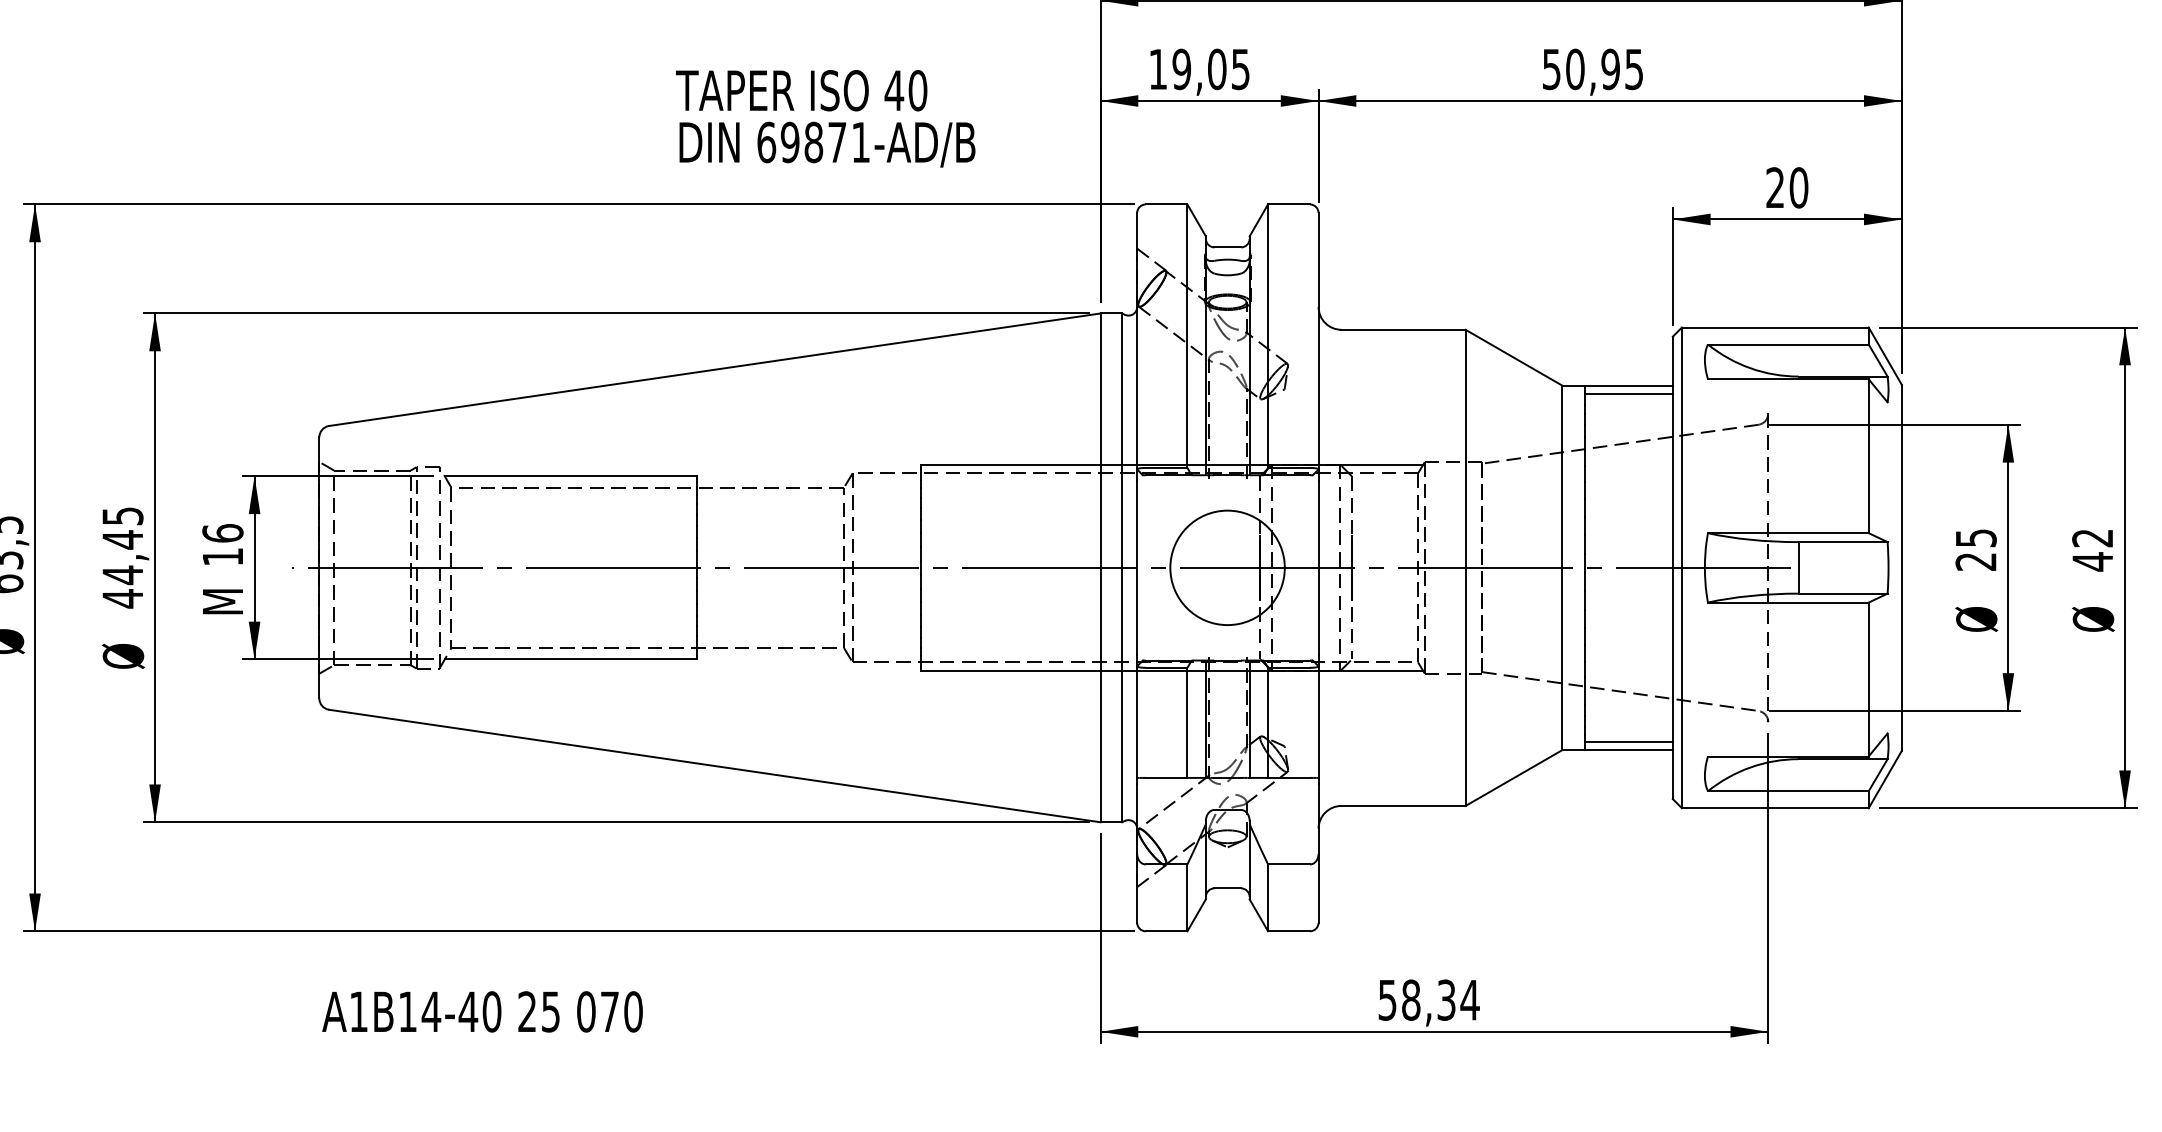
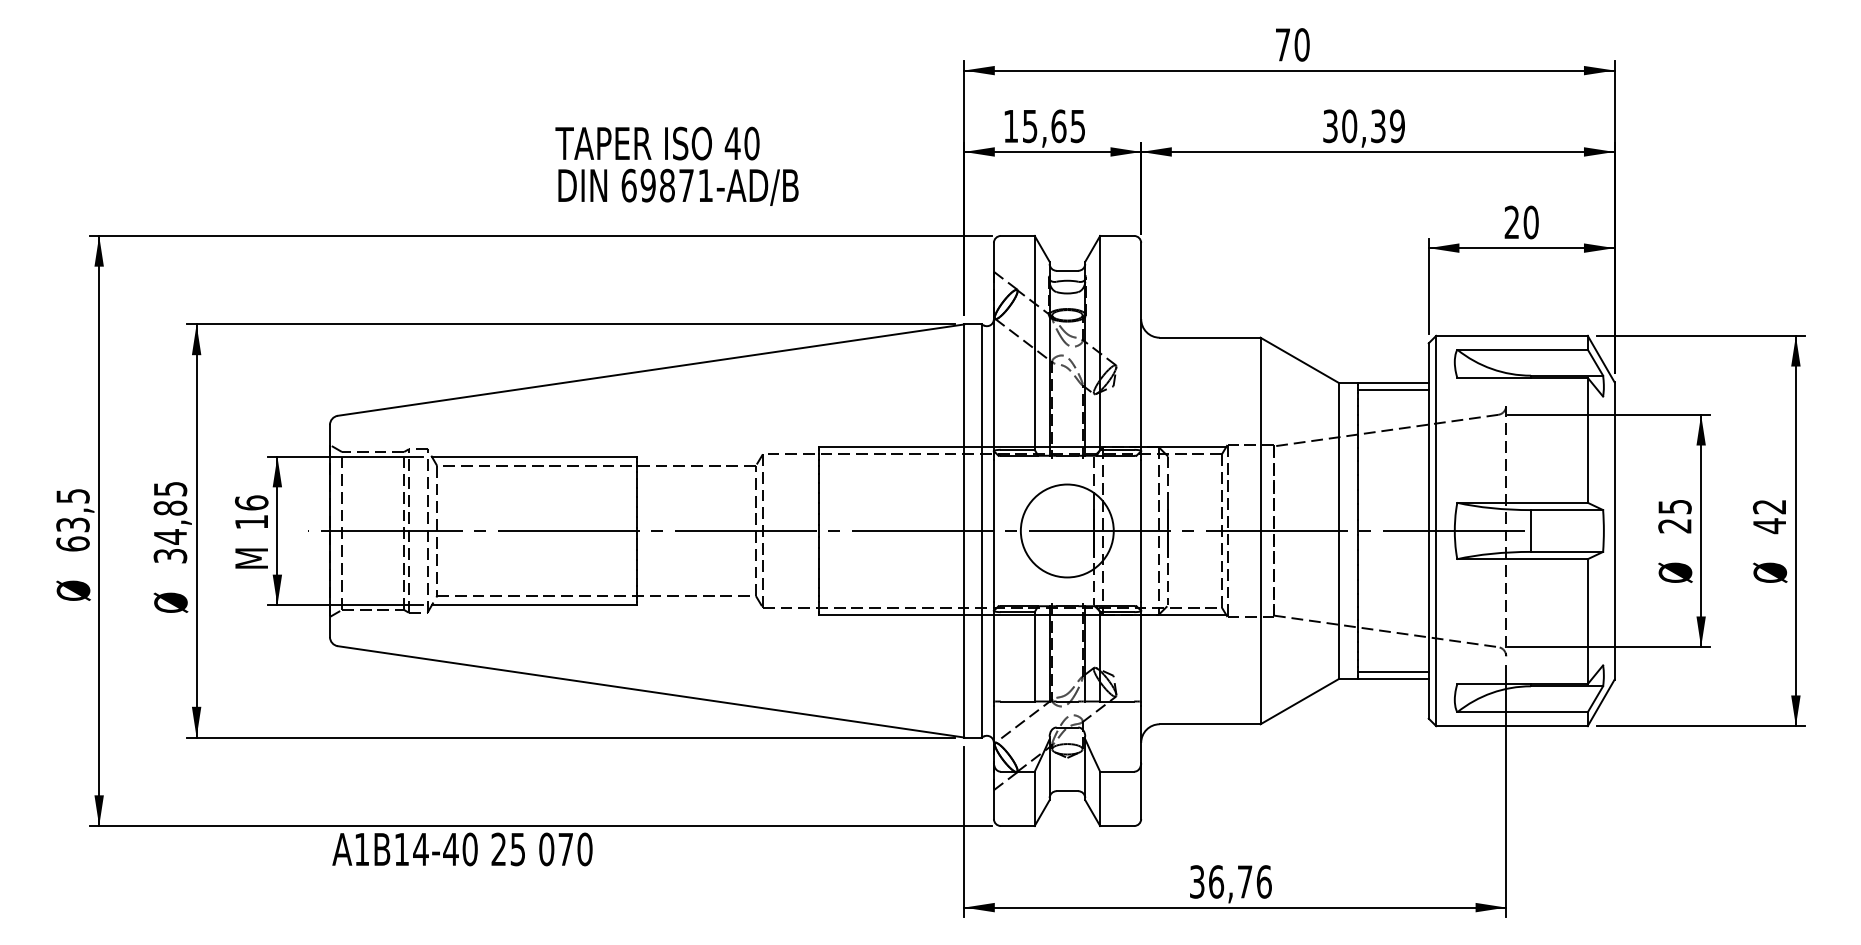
text: (1199, 68) -> (1044, 125), 19,05 -> 15,65
text: (1592, 68) -> (1363, 125), 50,95 -> 30,39
text: (825, 117) -> (676, 165), moved
text: (122, 569) -> (170, 532), 44,45 -> 34,85
text: (1429, 999) -> (1231, 881), 58,34 -> 36,76
text: (482, 1011) -> (462, 849), moved

